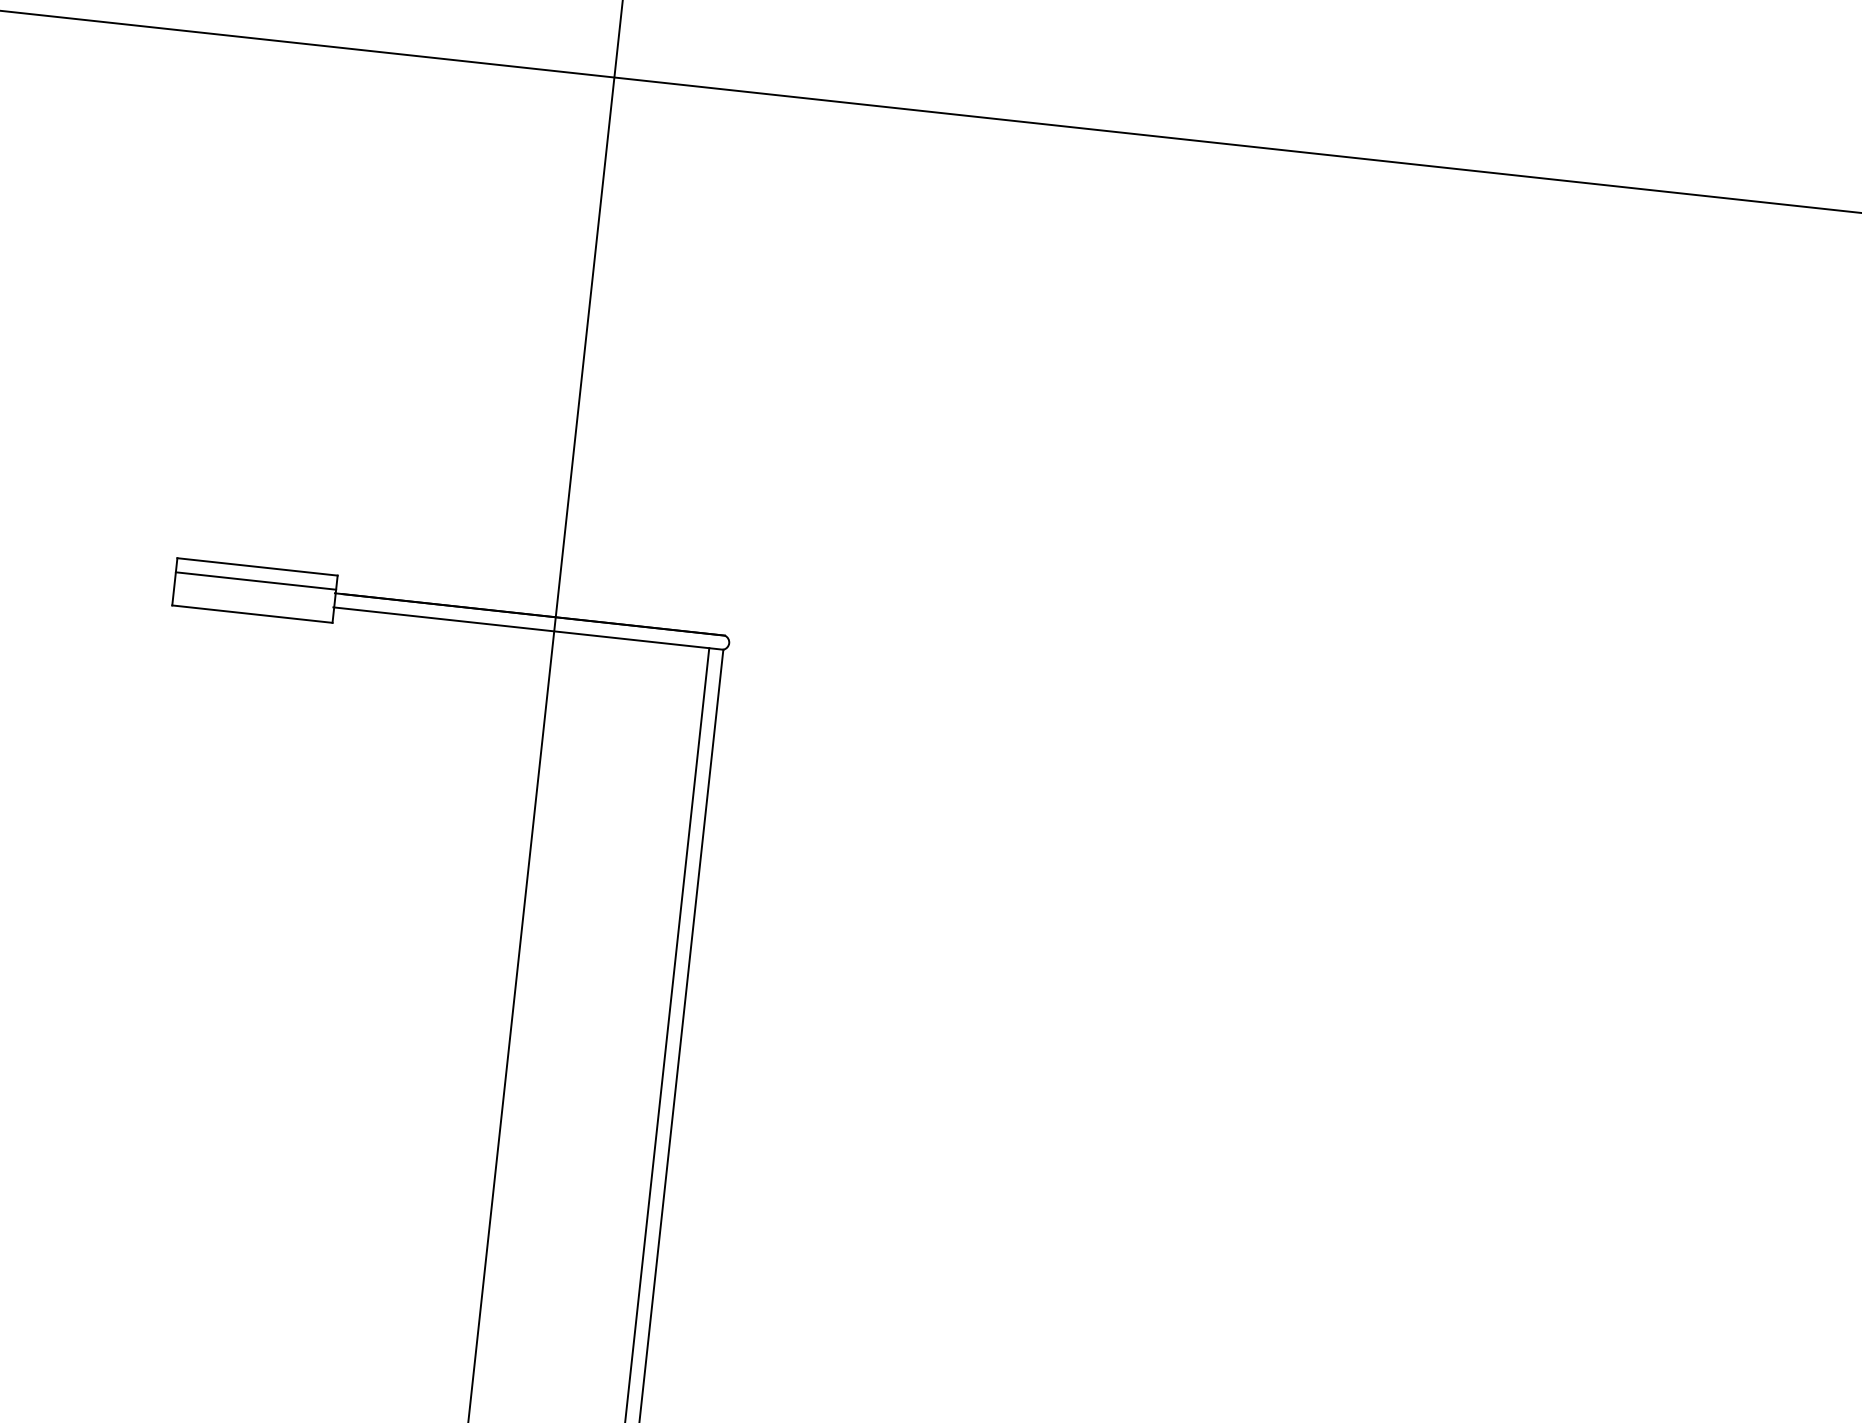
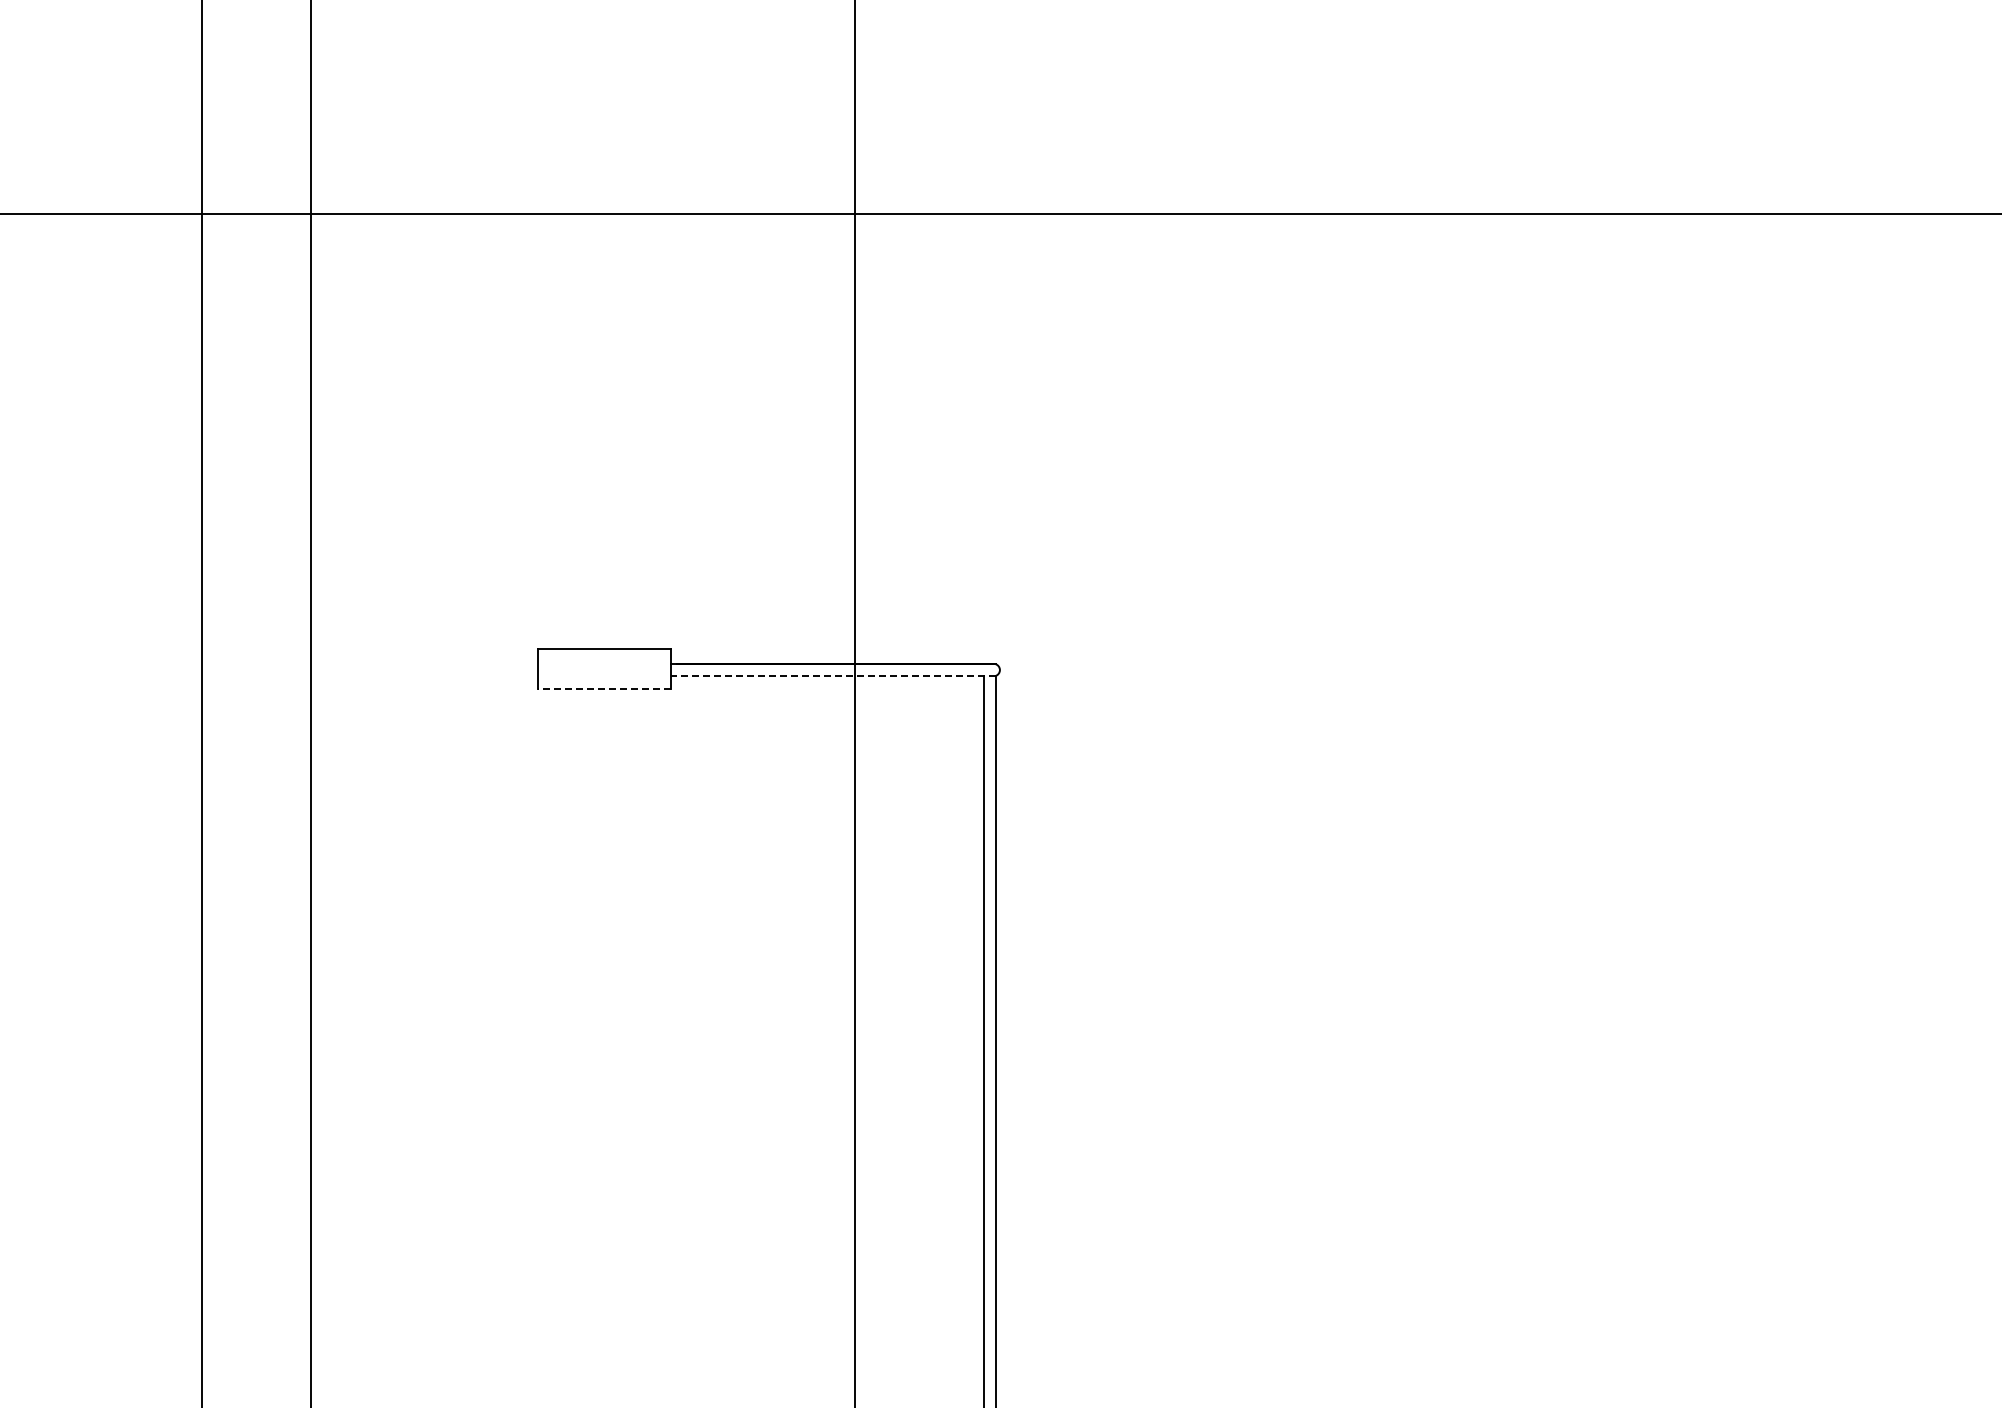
line: (255, 581) -> (604, 661), removed
line: (252, 613) -> (604, 688), solid -> dashed
line: (527, 627) -> (832, 675), solid -> dashed

